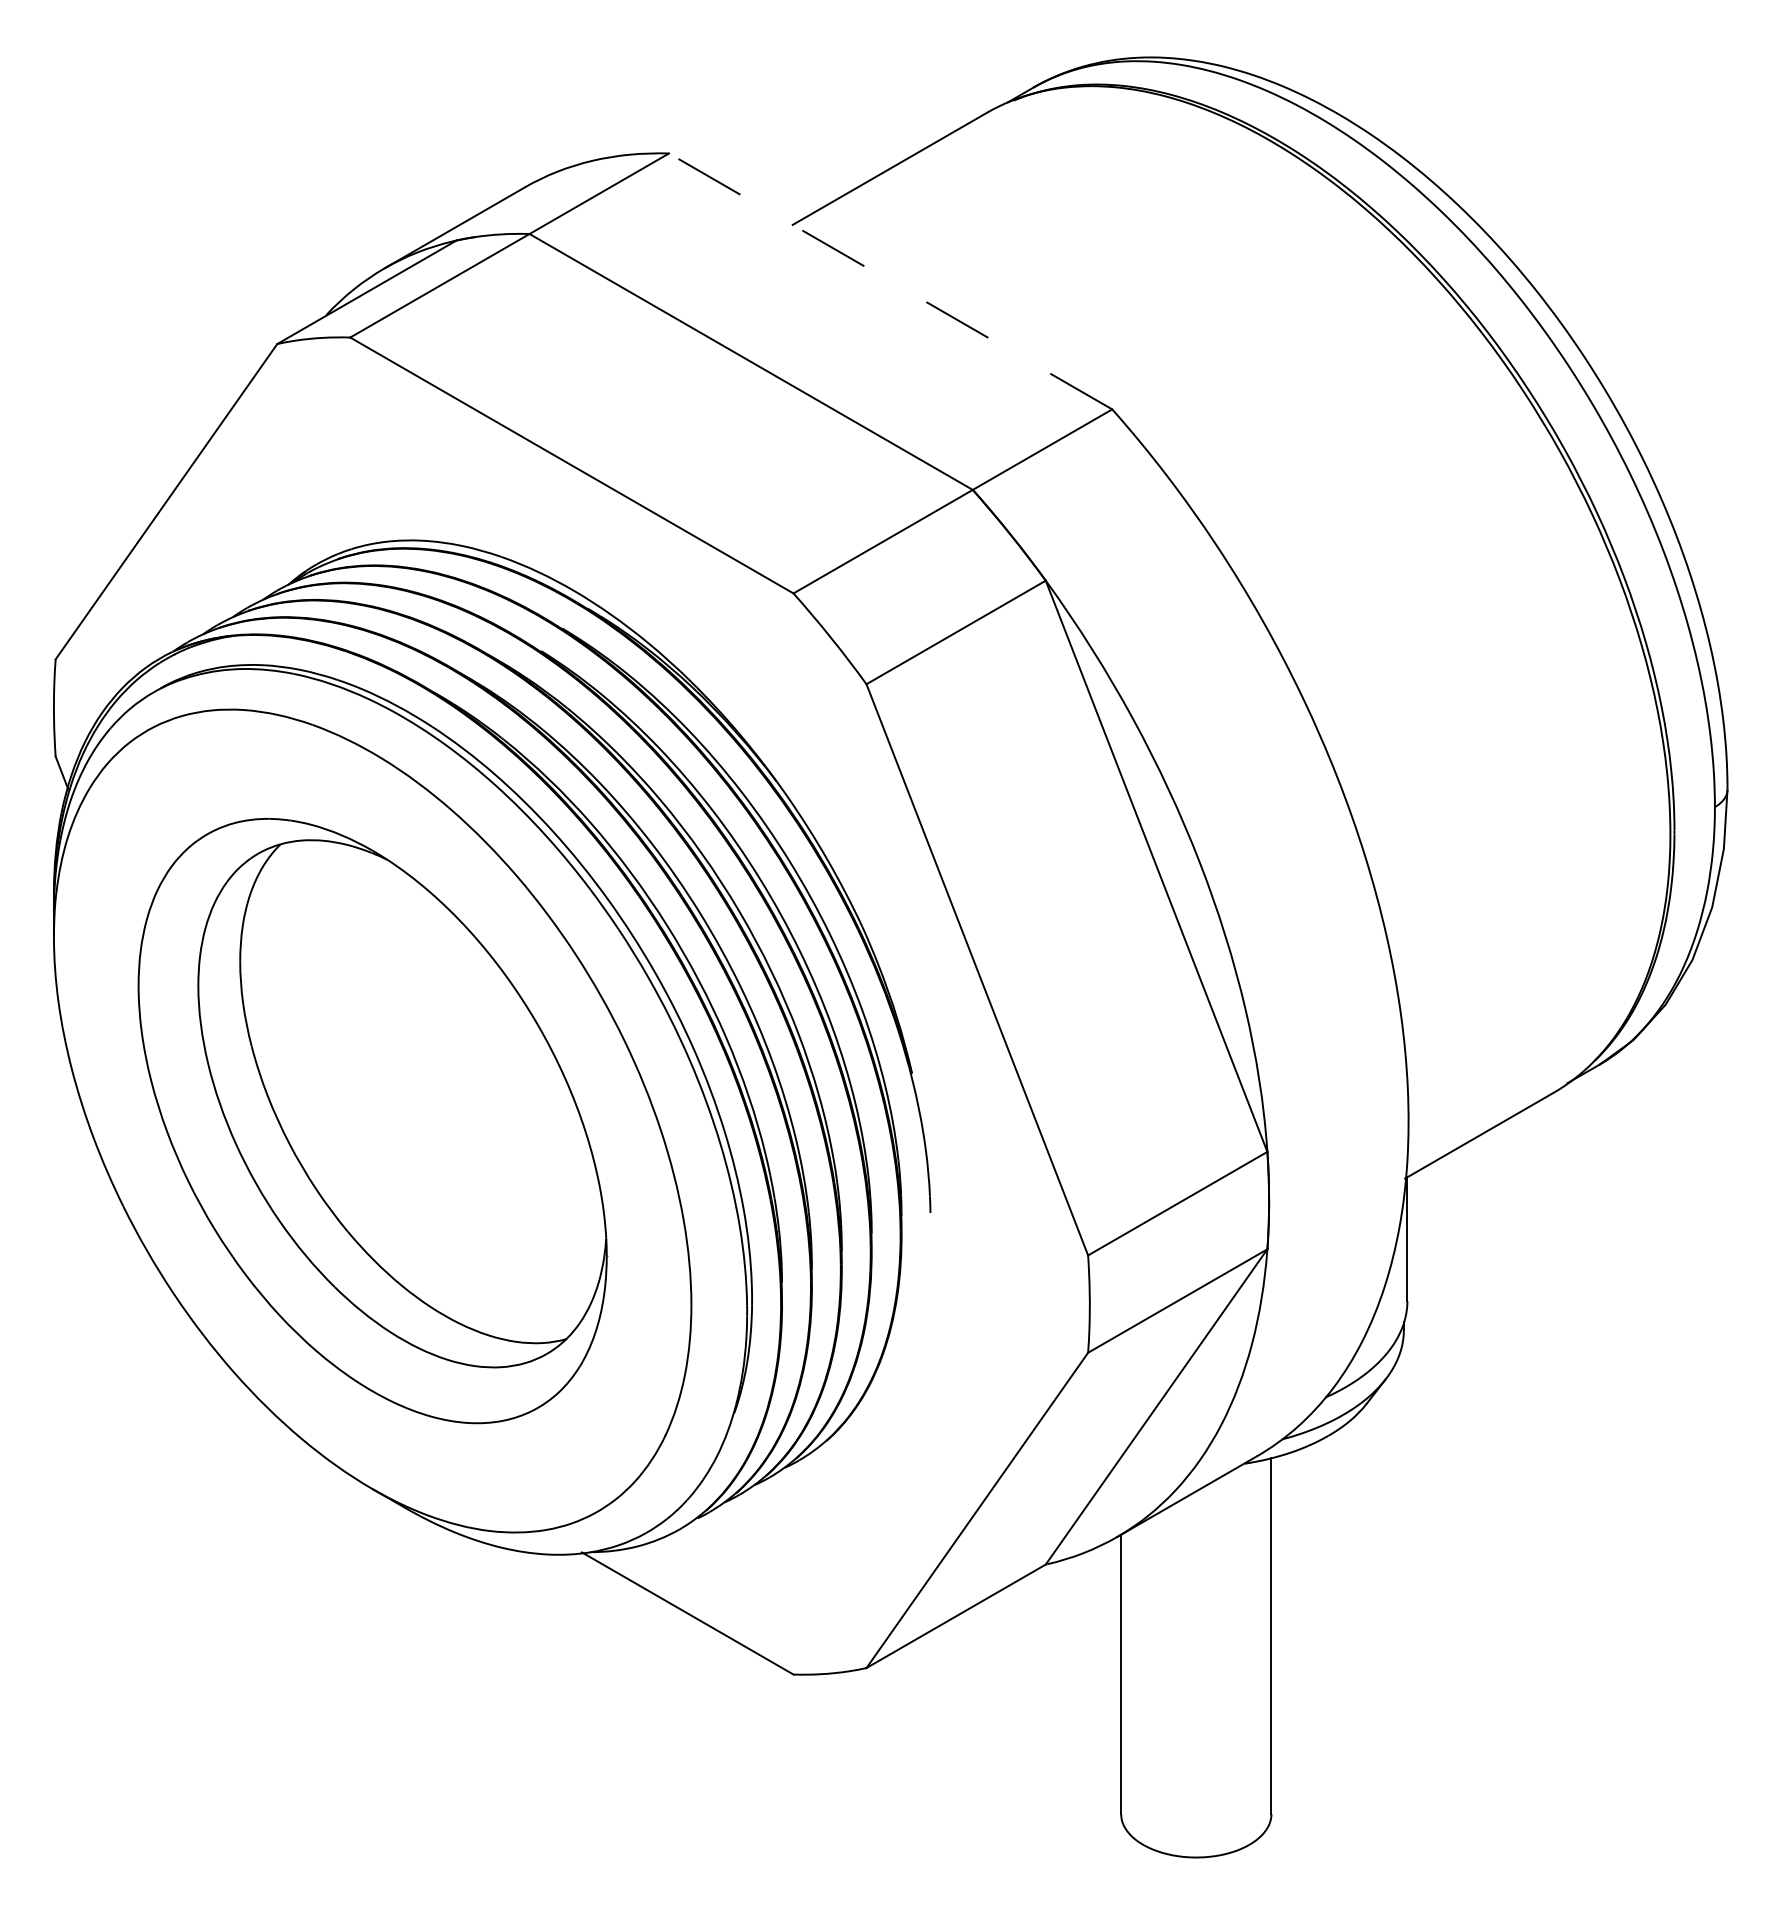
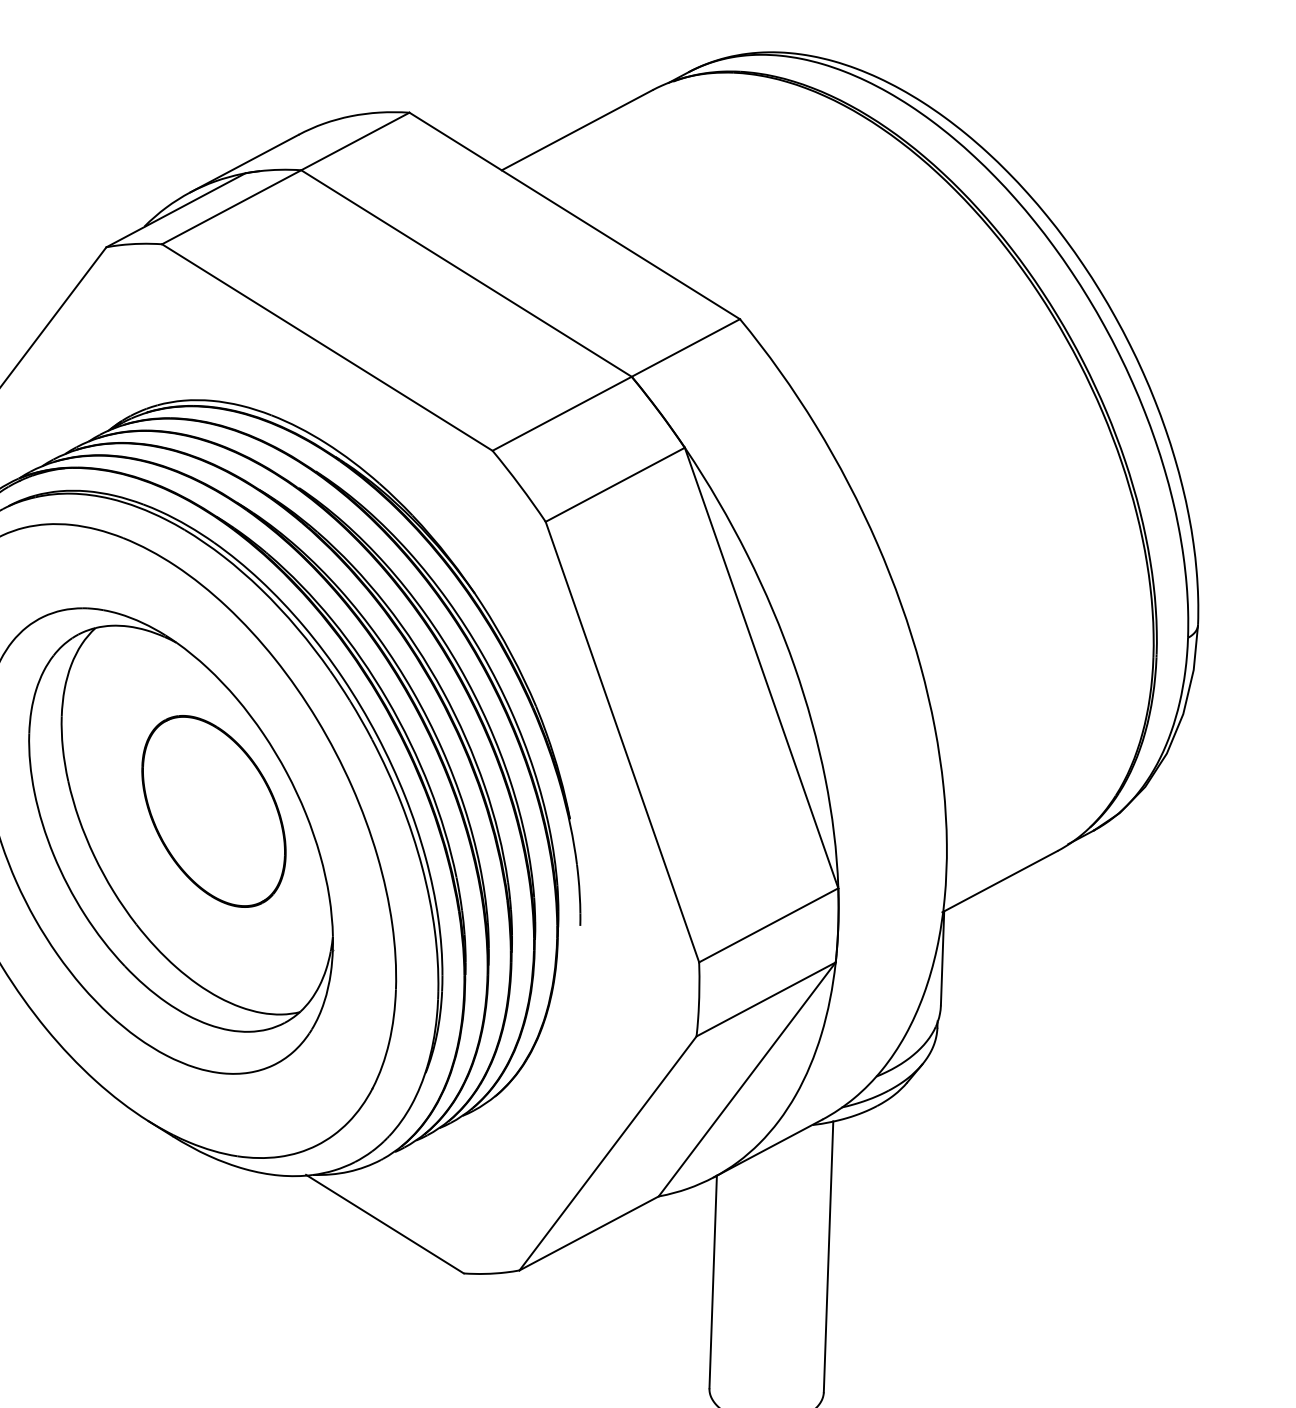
line: (890, 281) -> (574, 215), dashed -> solid
part: (444, 1079) -> (214, 811), added

